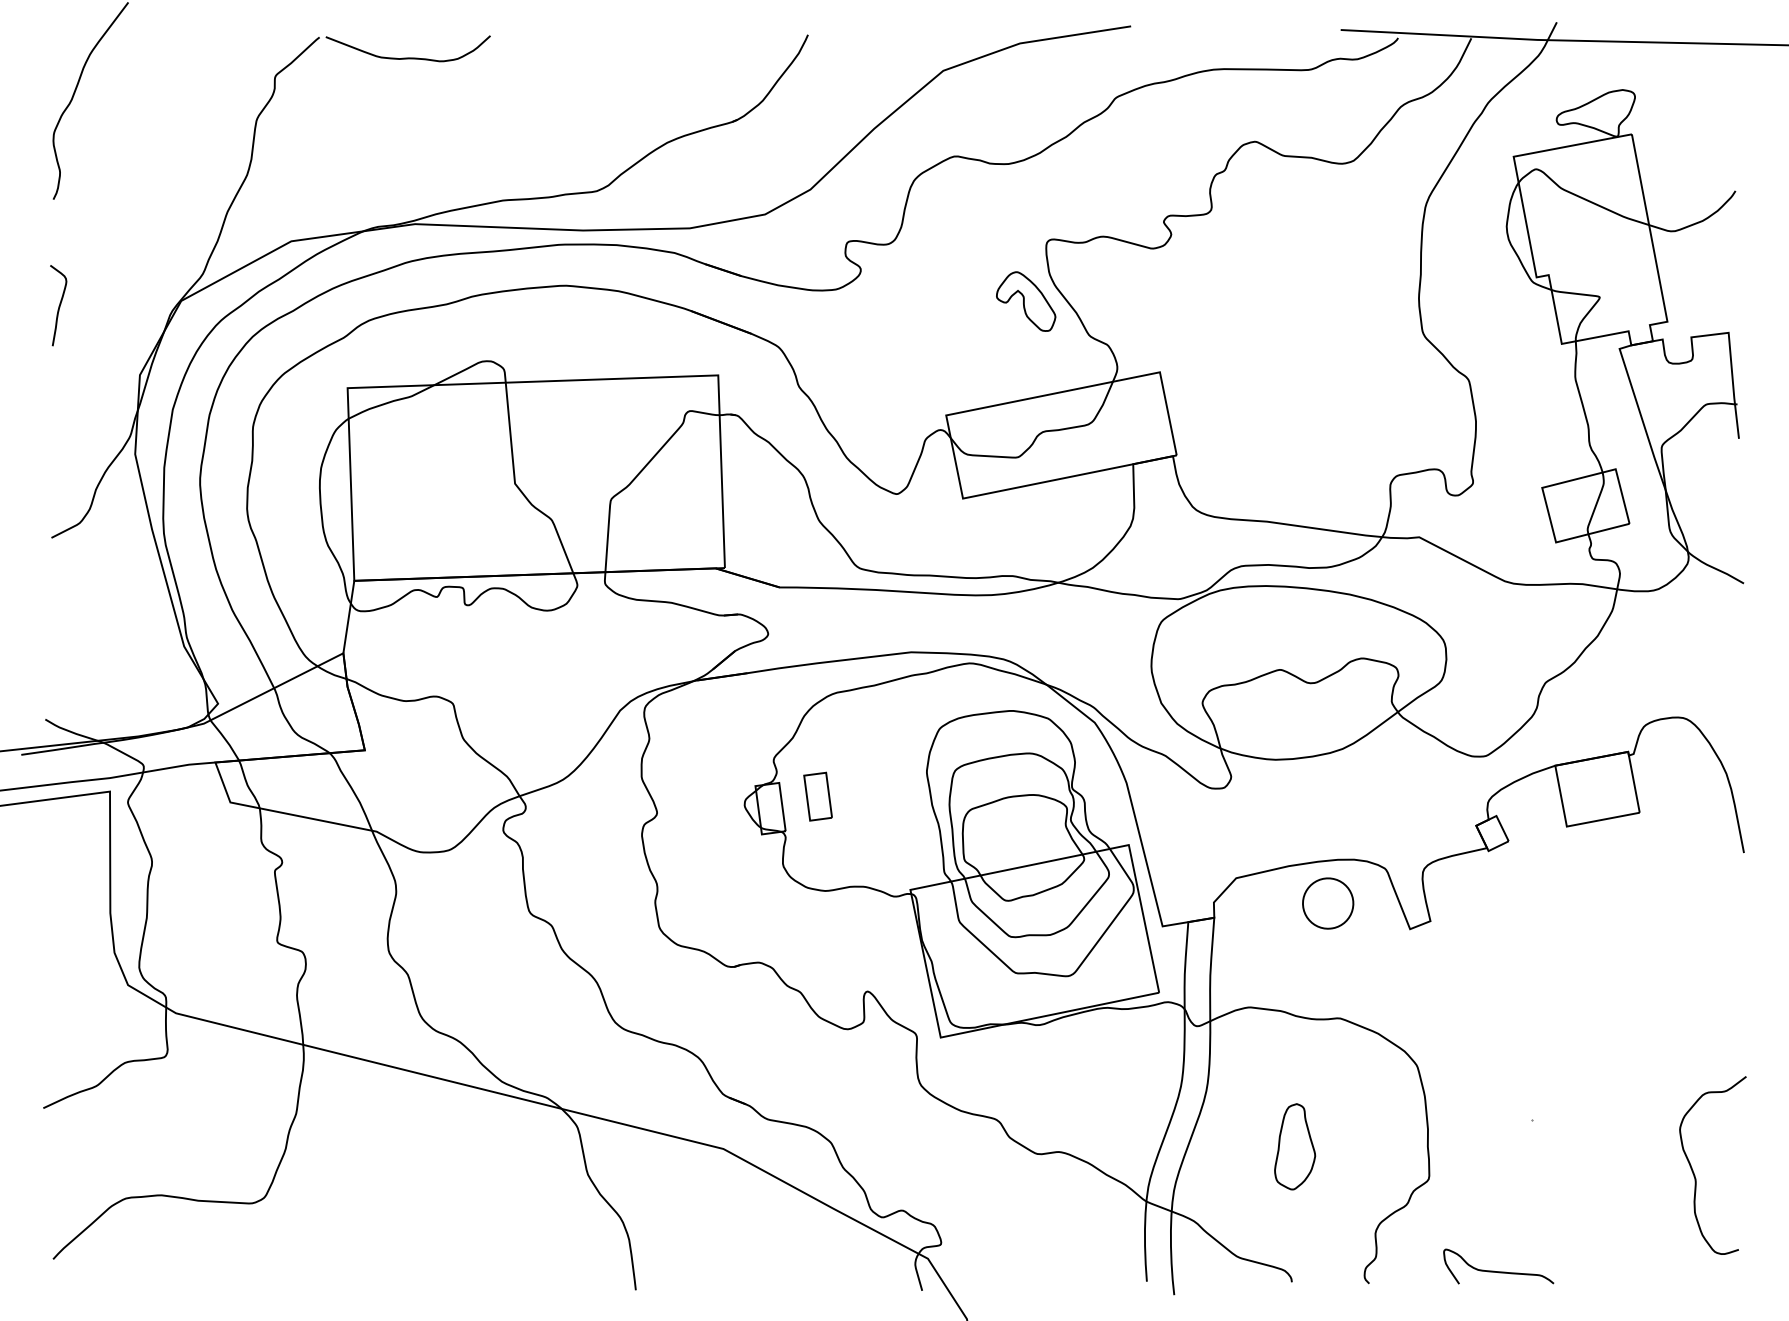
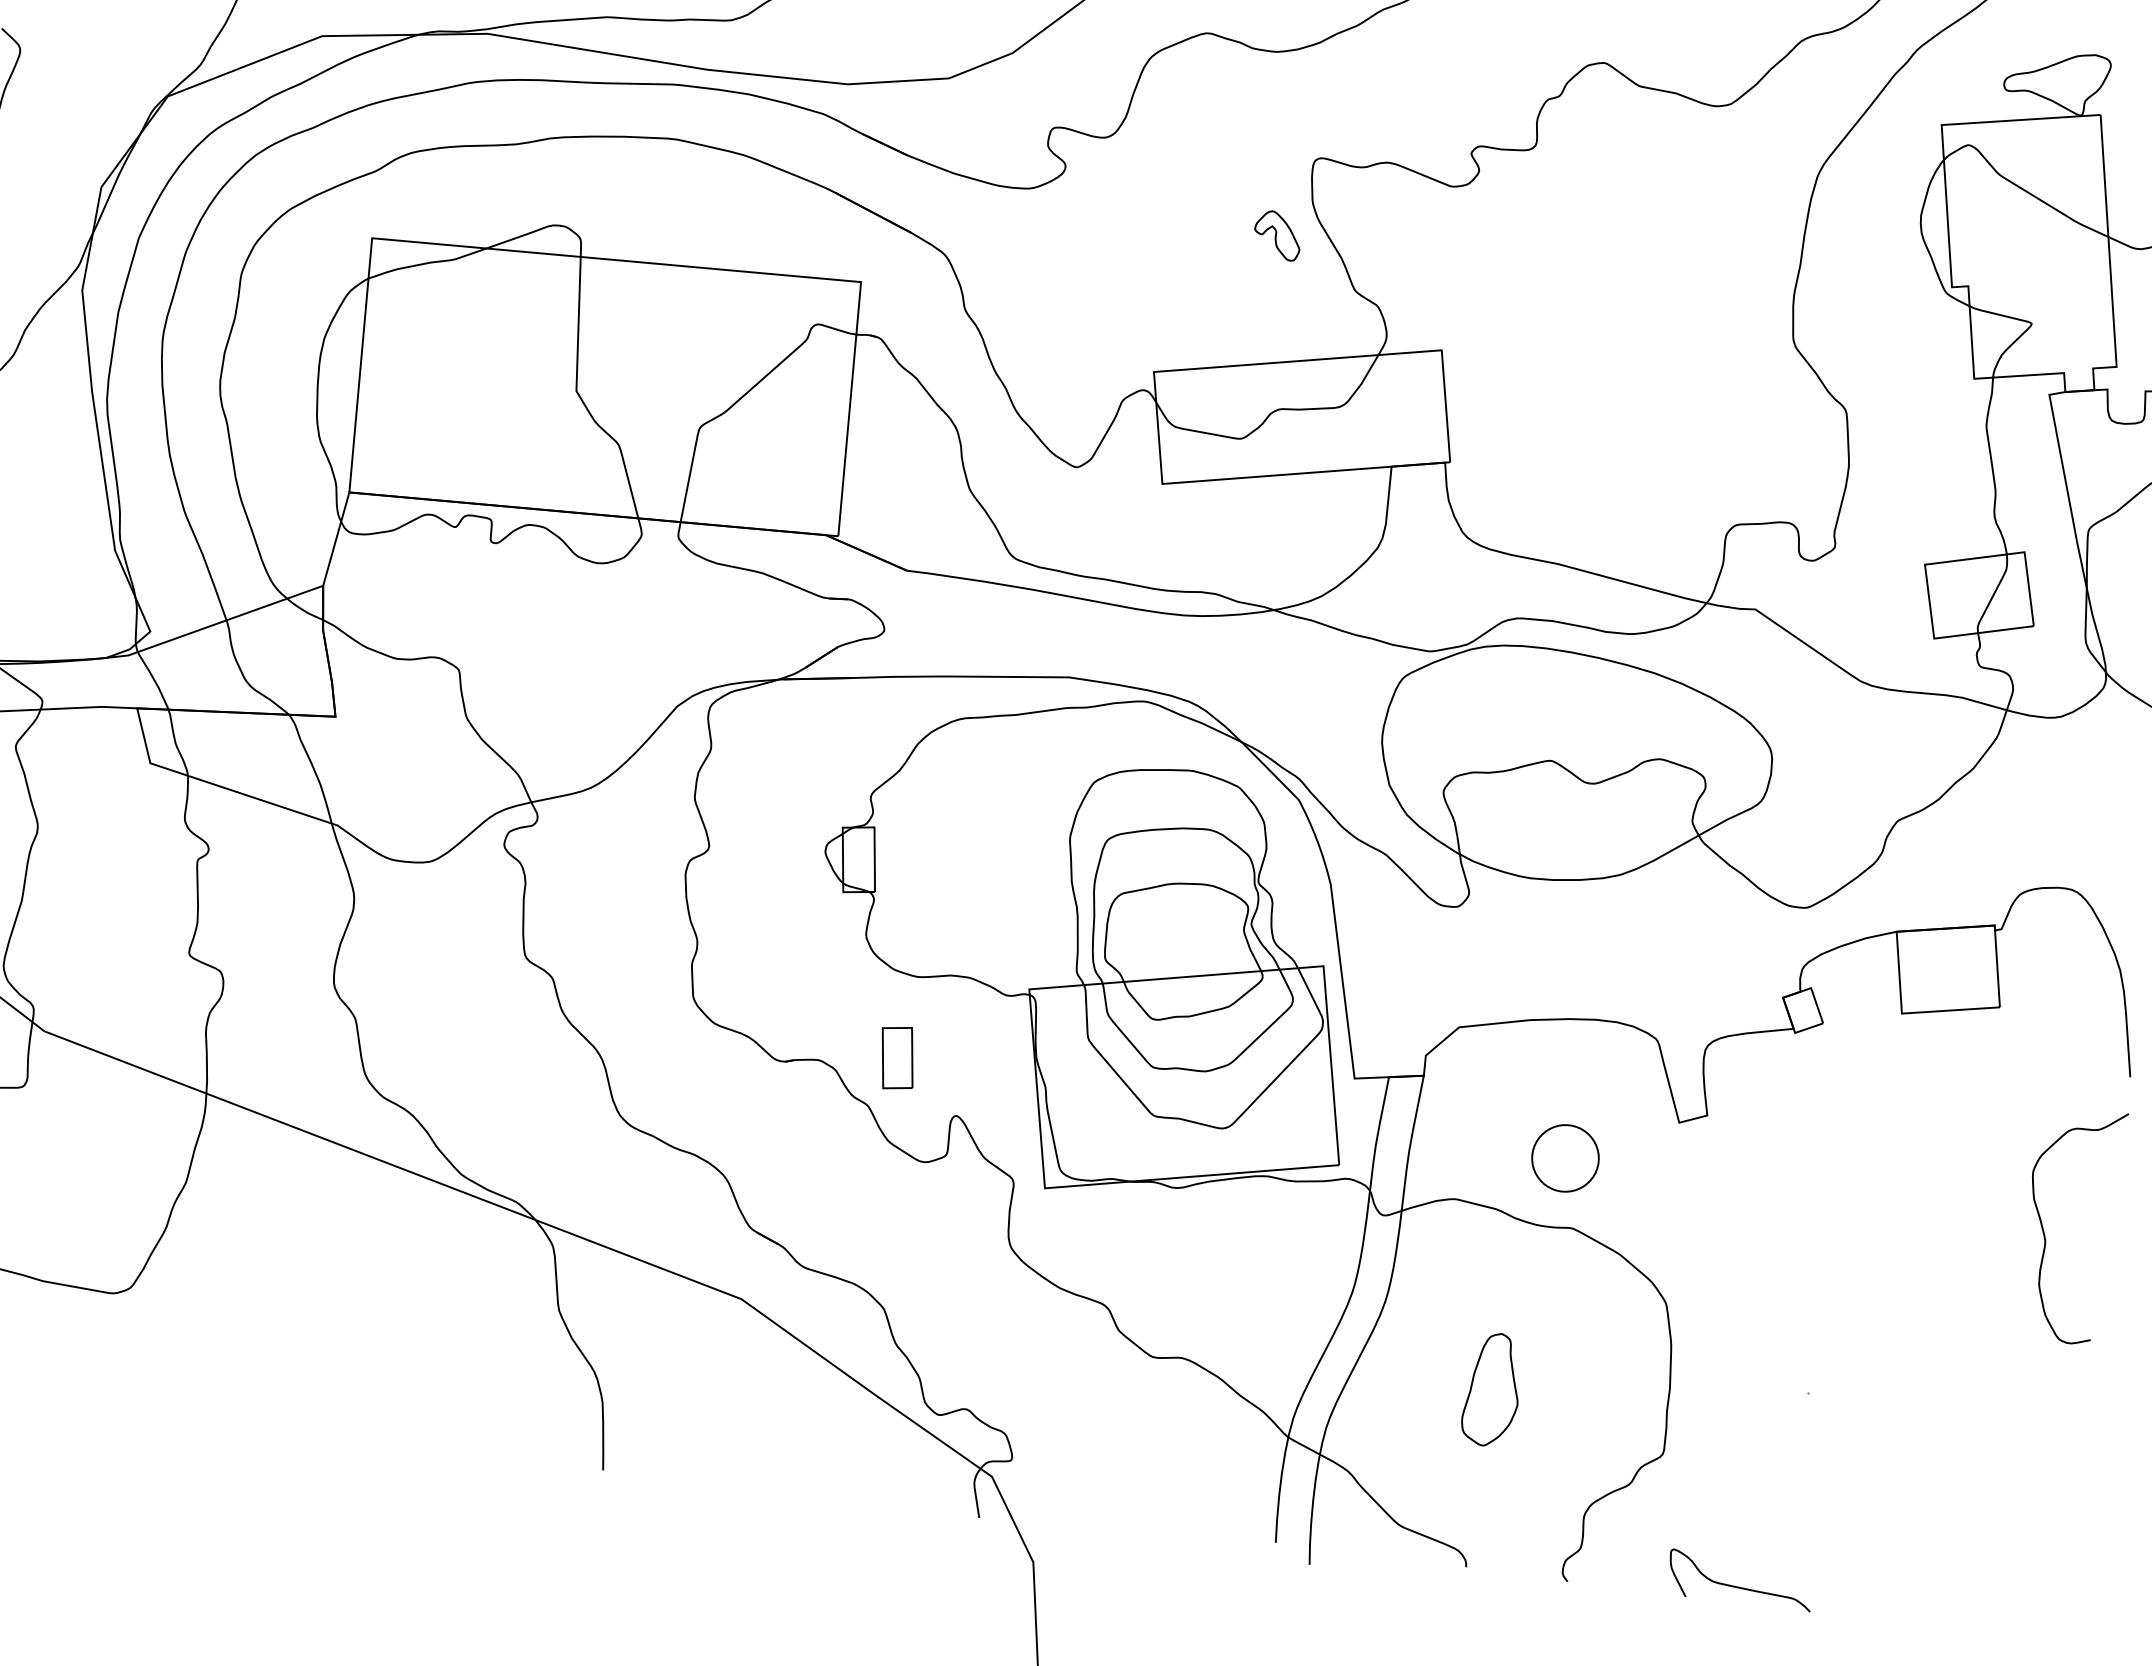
part: (1026, 301) -> (1278, 235), size x0.6
part: (817, 796) -> (896, 1057), moved
part: (1328, 903) -> (1565, 1158), moved
curve: (1694, 1172) -> (2045, 1231), moved

